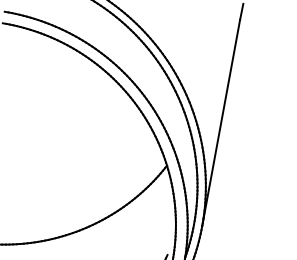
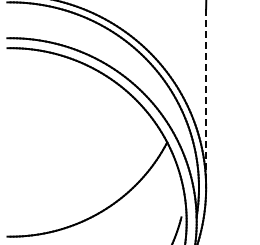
line: (221, 123) -> (206, 98), solid -> dashed

